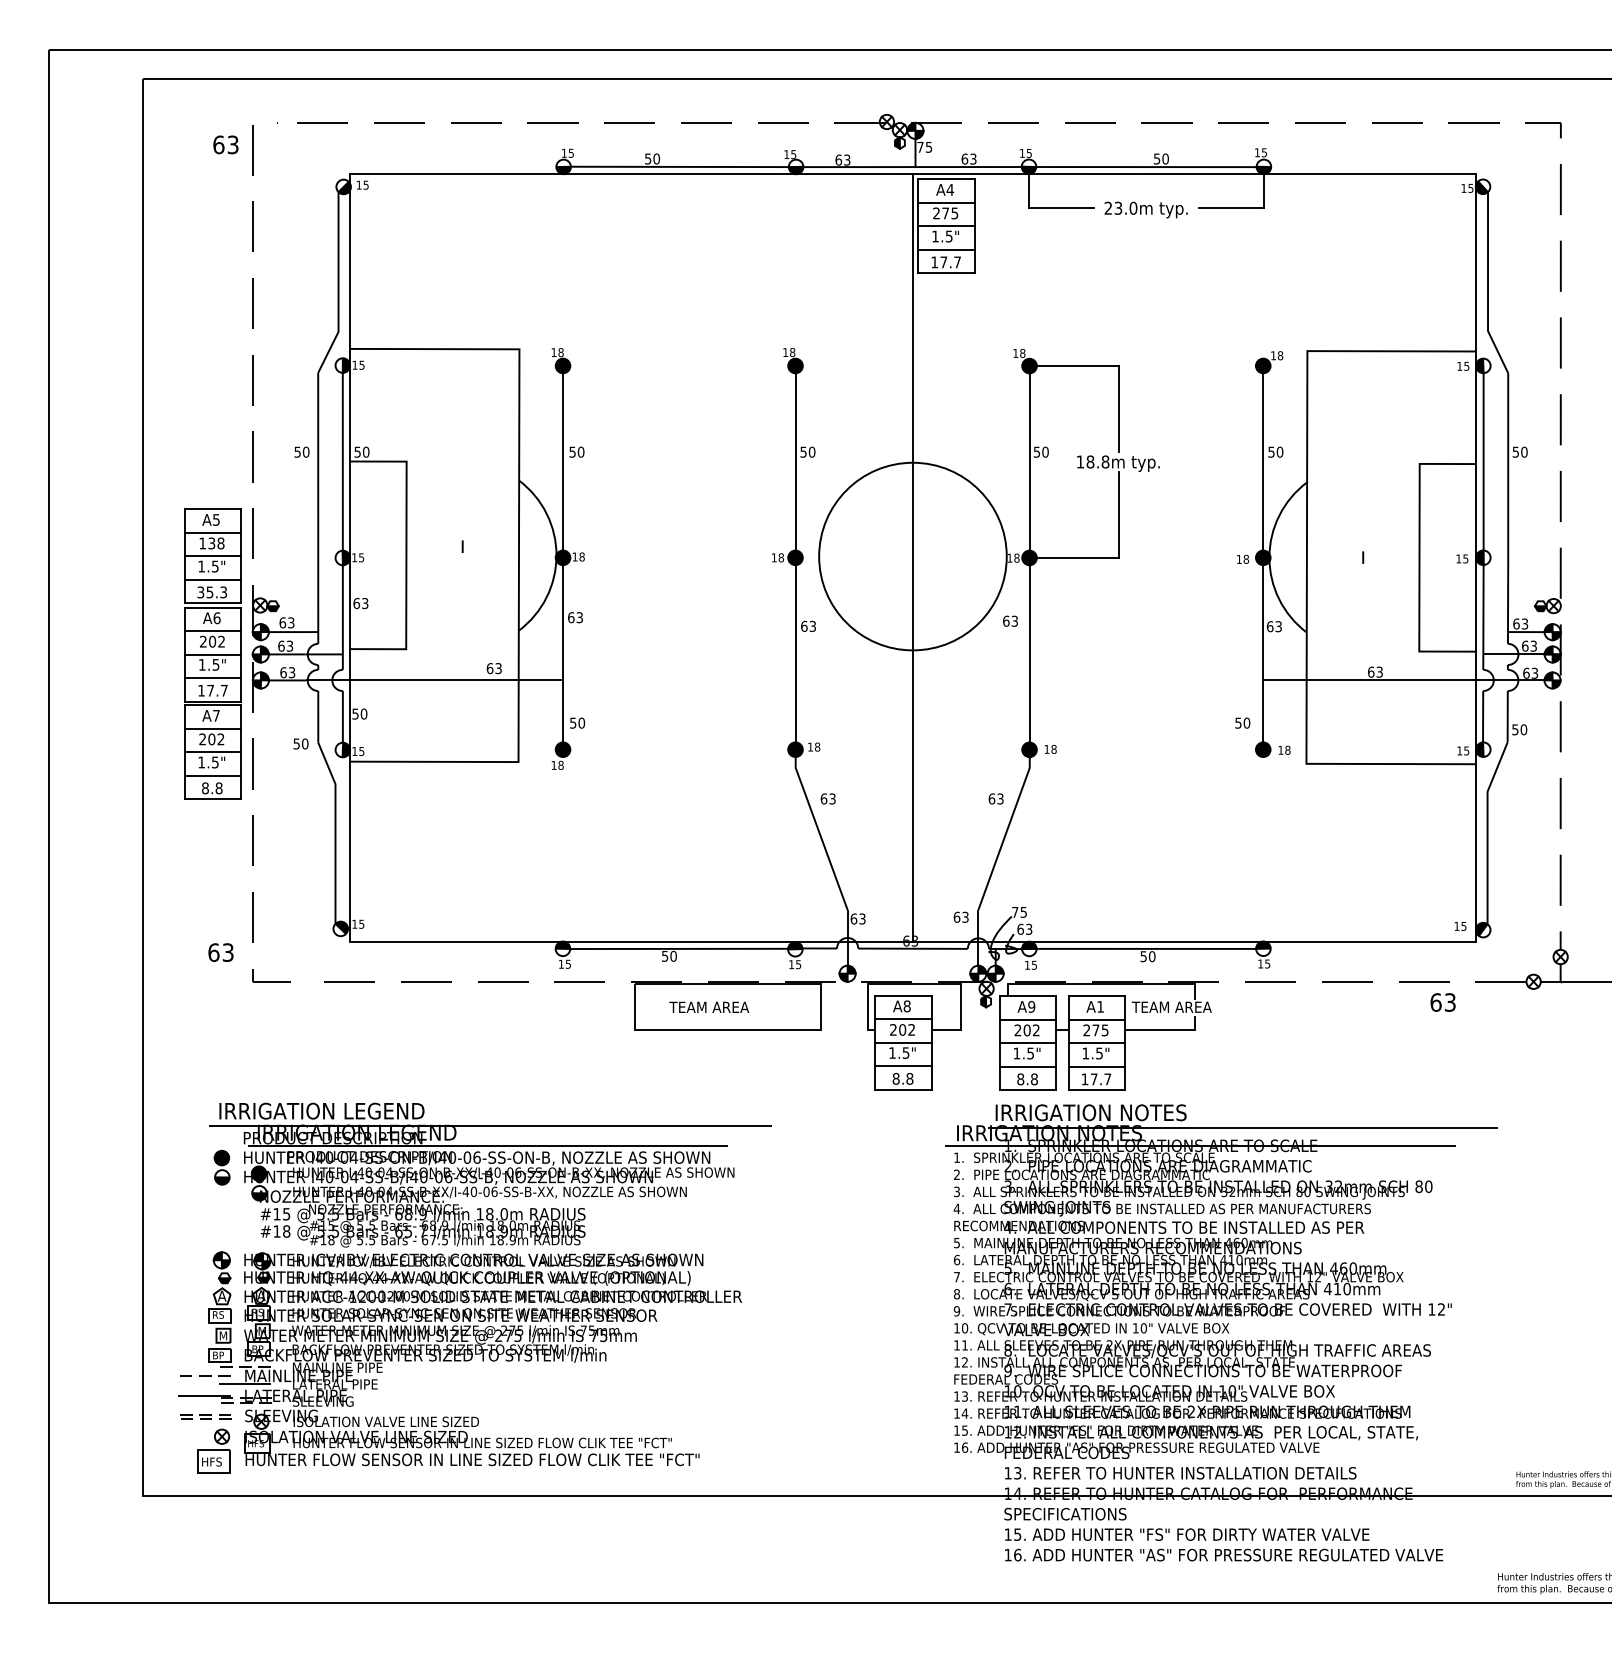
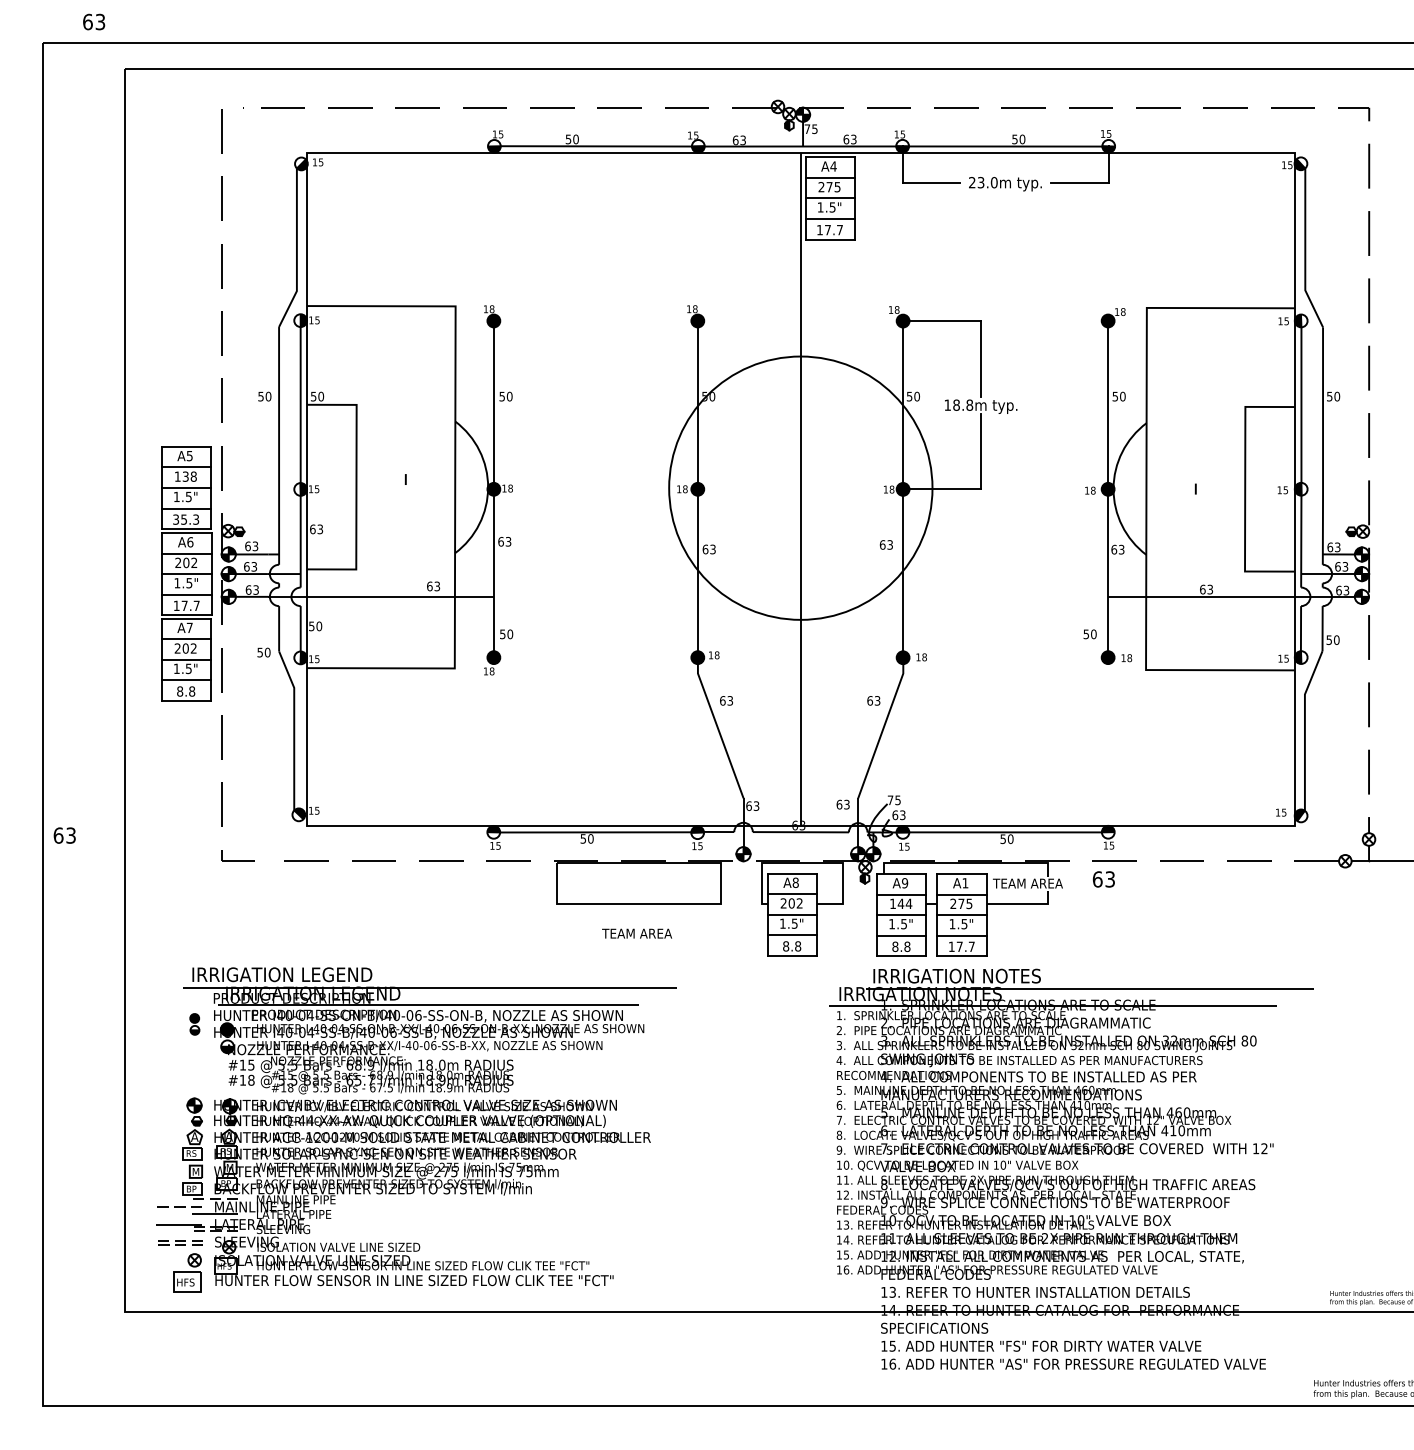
text: (226, 144) -> (94, 21), moved
circle: (912, 555) -> (800, 487), size x1.6
text: (220, 952) -> (64, 835), moved
text: (1442, 1002) -> (1103, 879), moved
text: (709, 1007) -> (637, 933), moved
text: (1027, 1029) -> (901, 903), 202 -> 144
part: (221, 1167) -> (194, 1024), size x0.7

